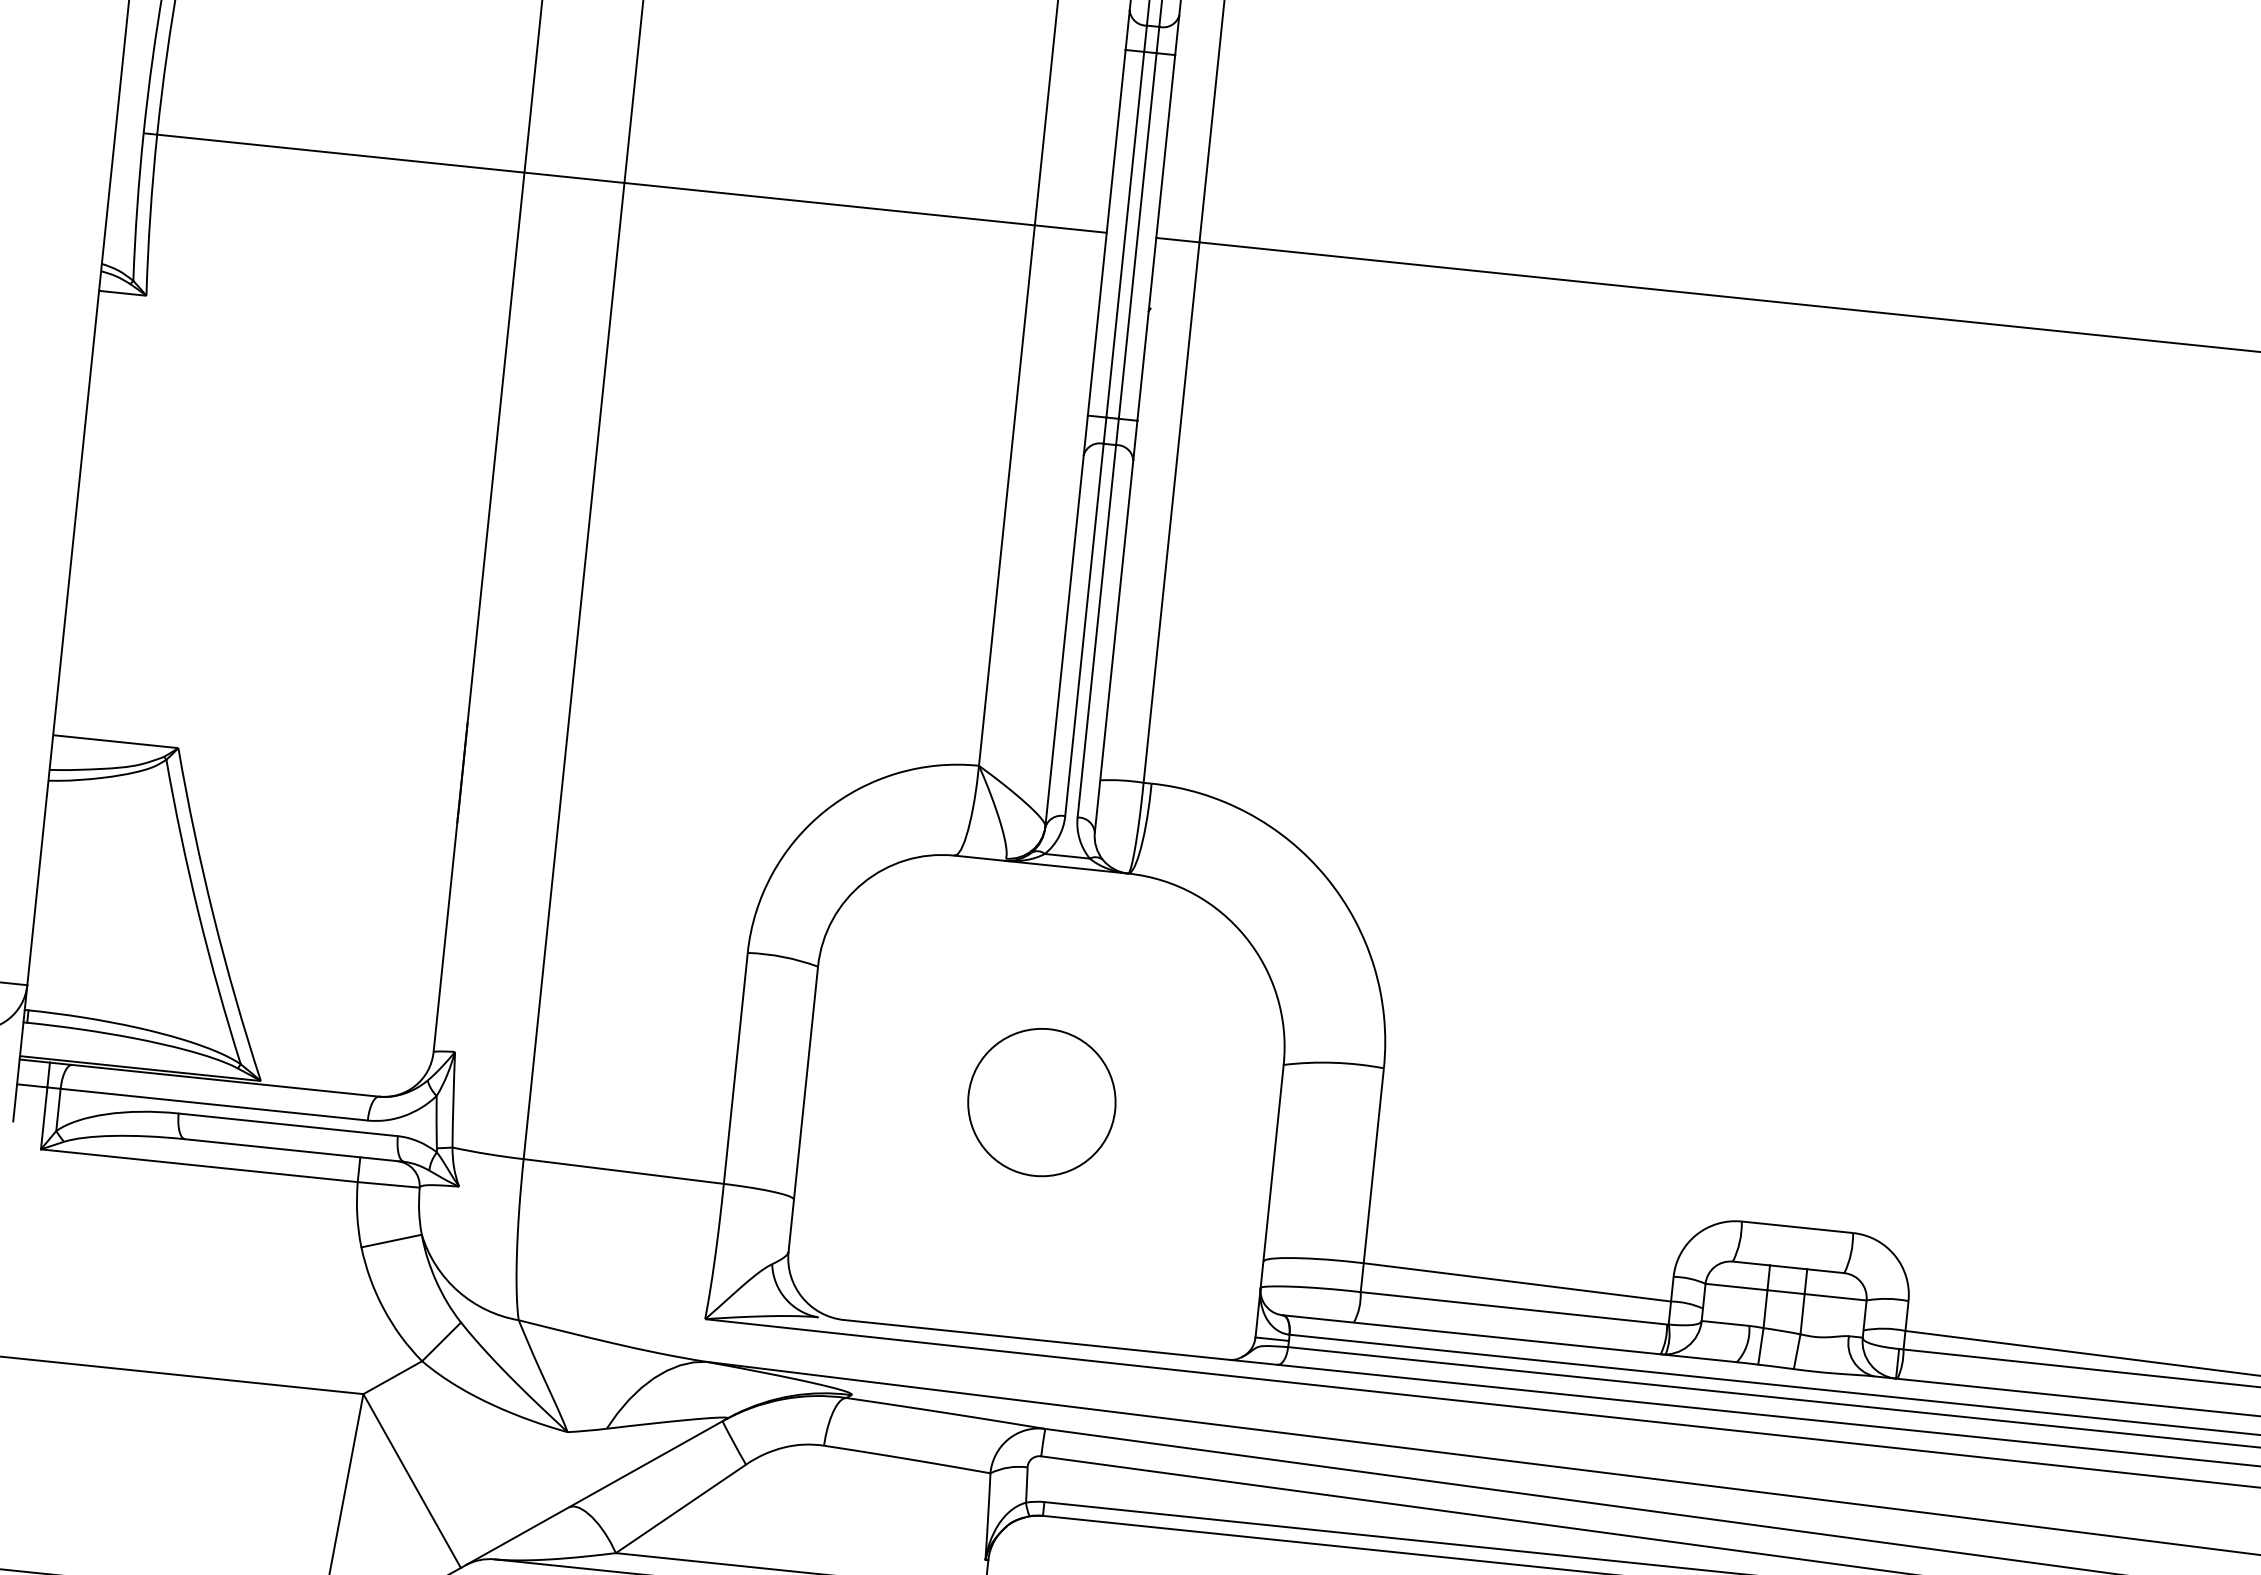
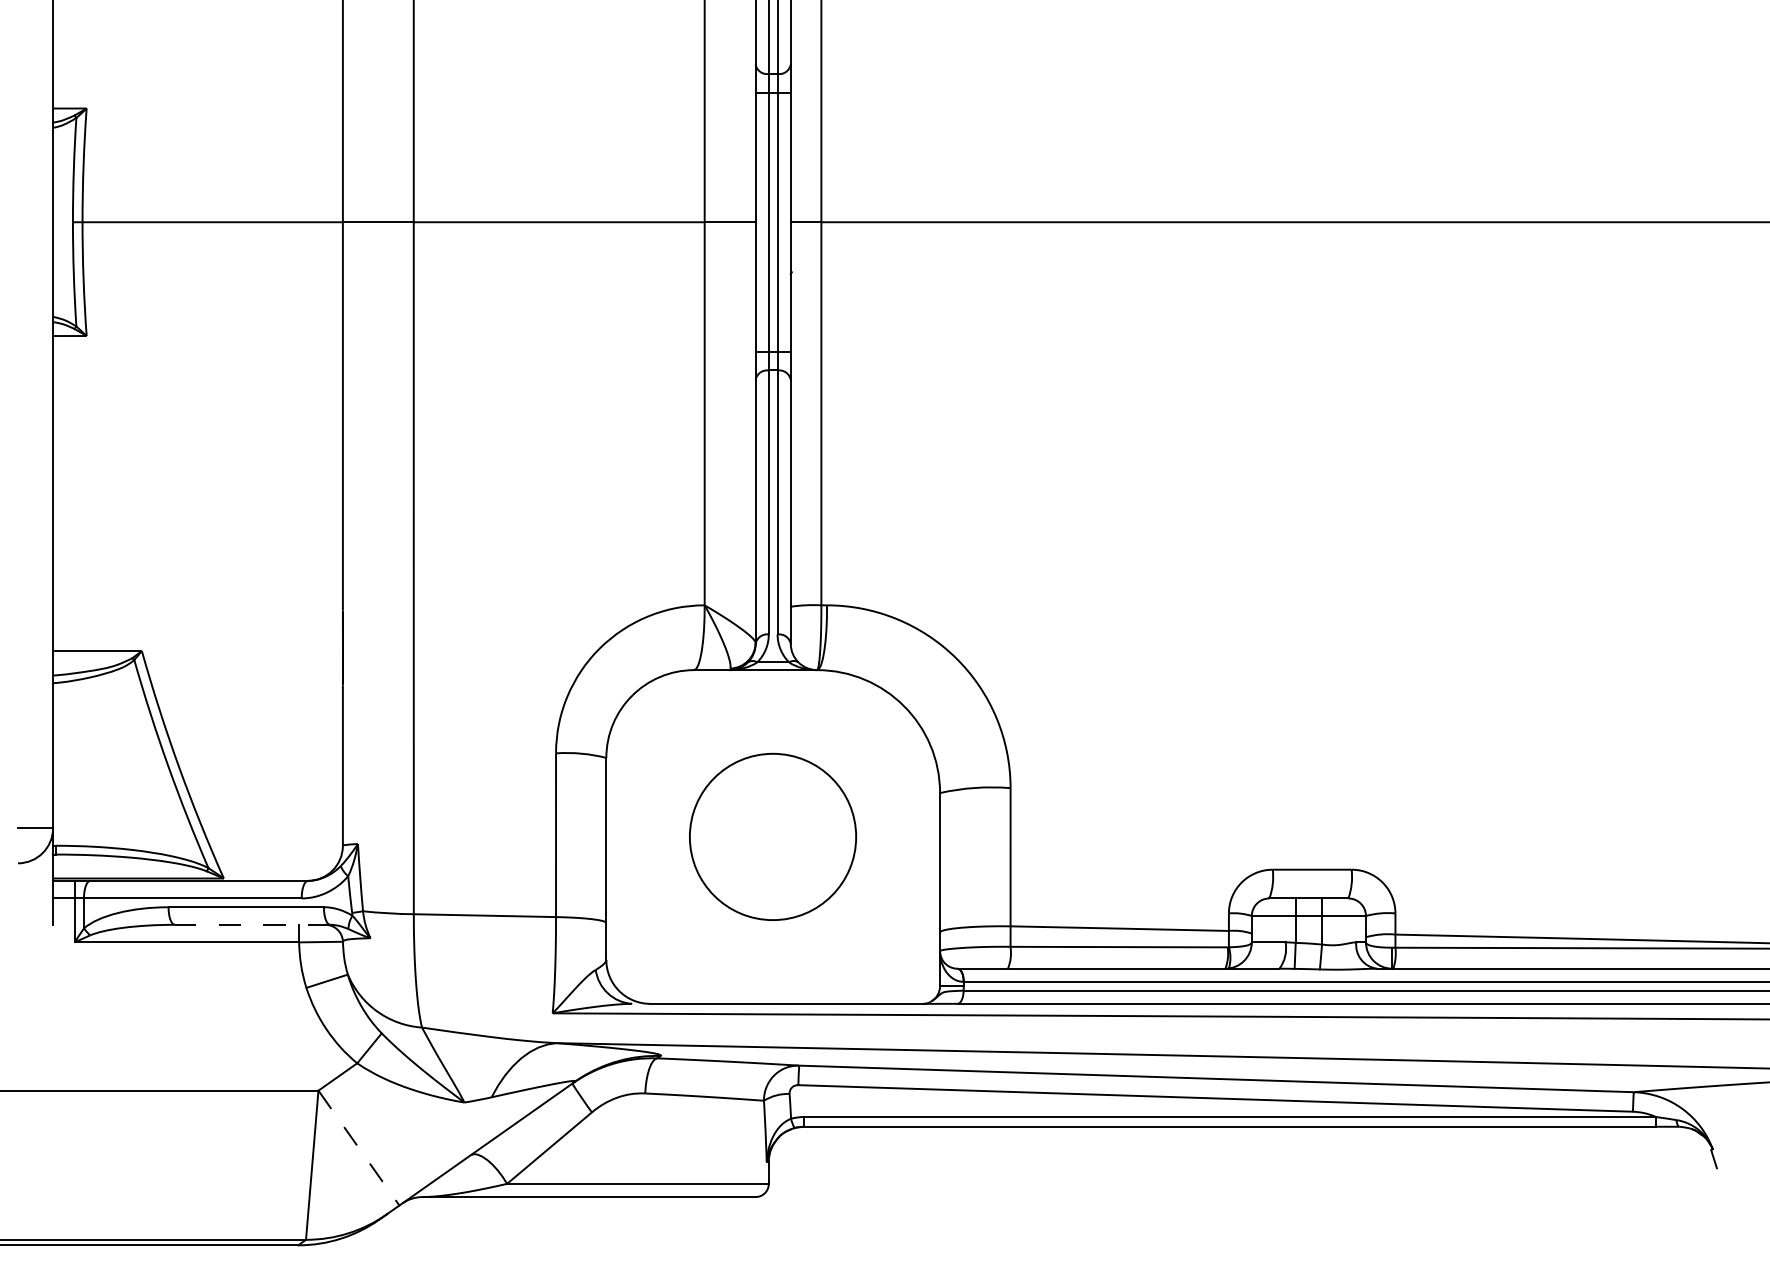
circle: (1042, 1101) -> (773, 836), size x1.6
line: (294, 1150) -> (252, 924), solid -> dashed
line: (412, 1481) -> (359, 1148), solid -> dashed

